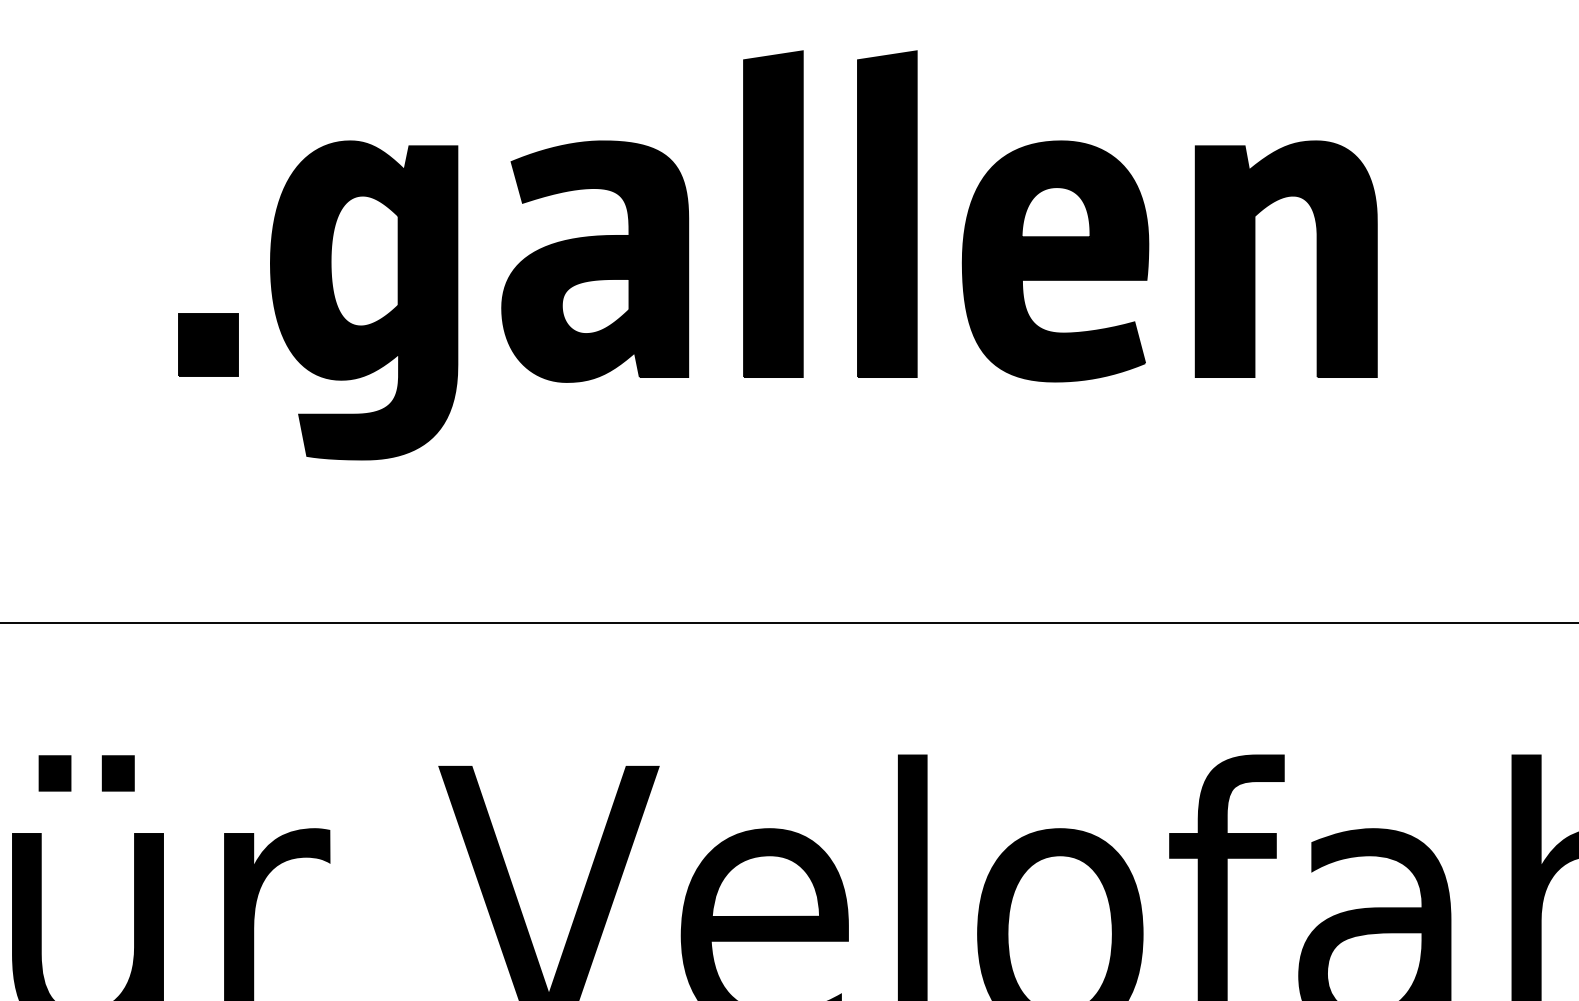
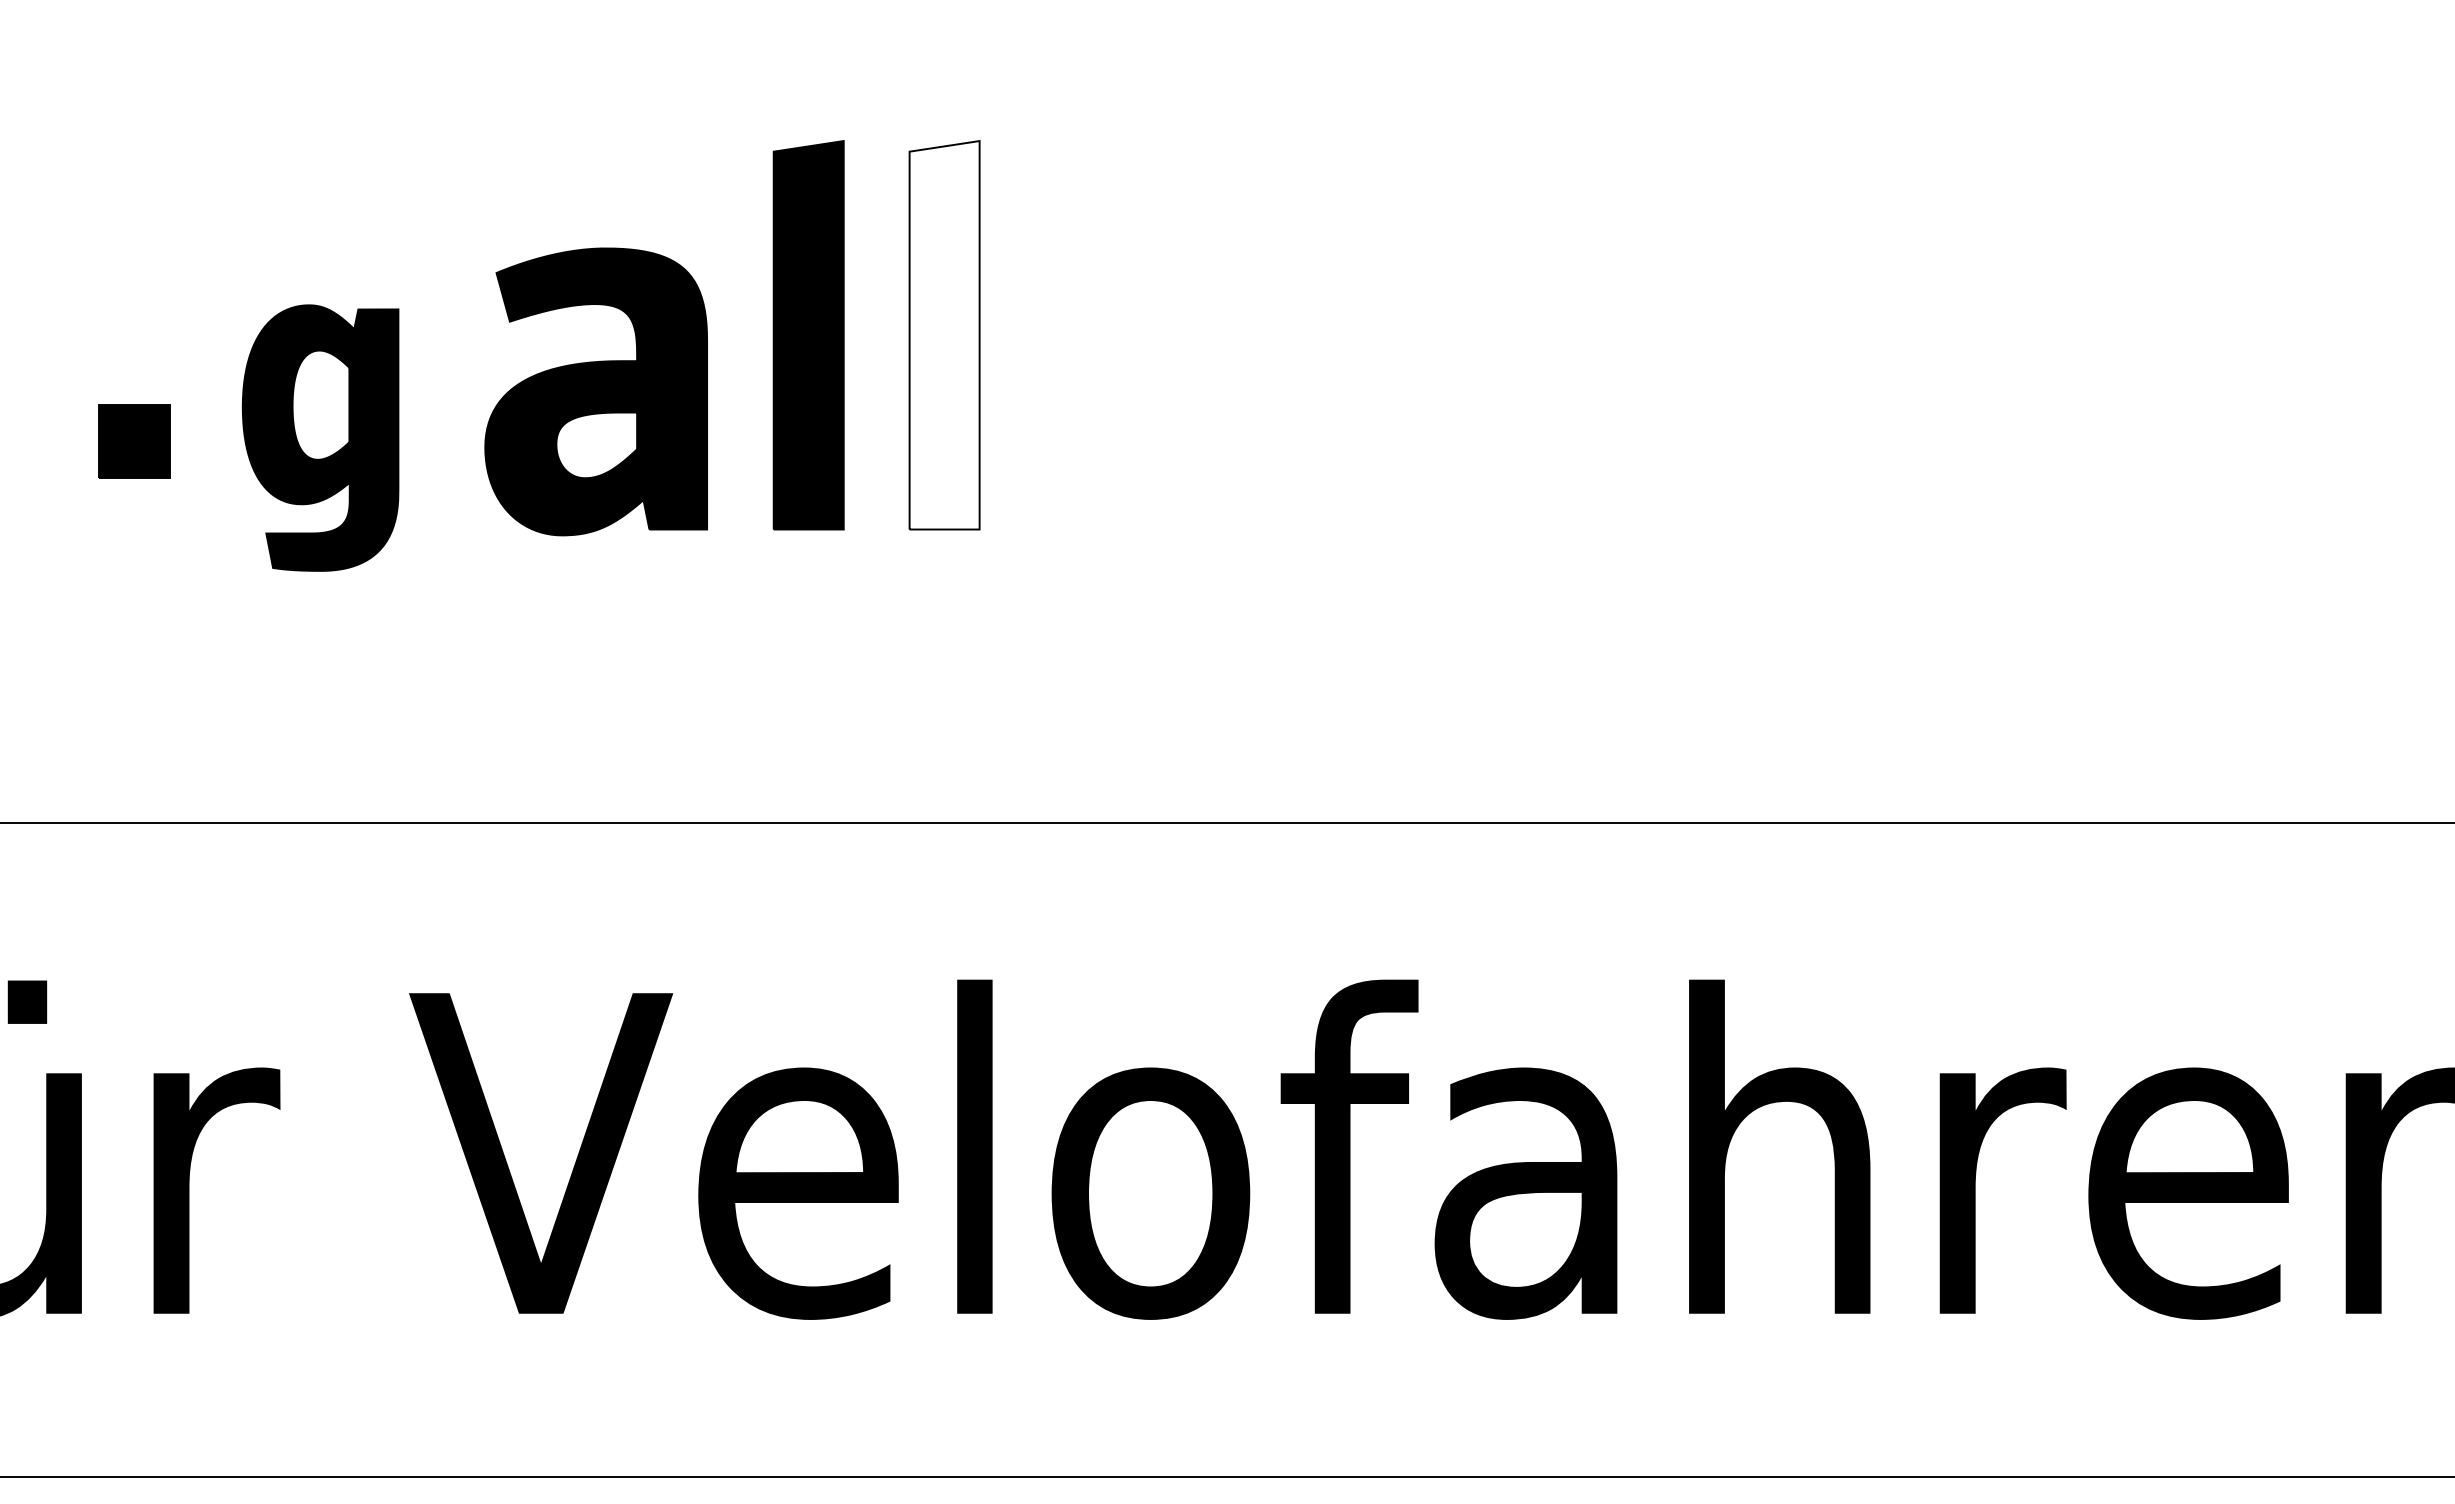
fill: (887, 214) -> (944, 335), removed
part: (1316, 258) -> (1456, 388), removed
part: (1054, 261) -> (1144, 391), removed
part: (364, 299) -> (320, 437), size x0.7
part: (208, 345) -> (134, 441), moved

